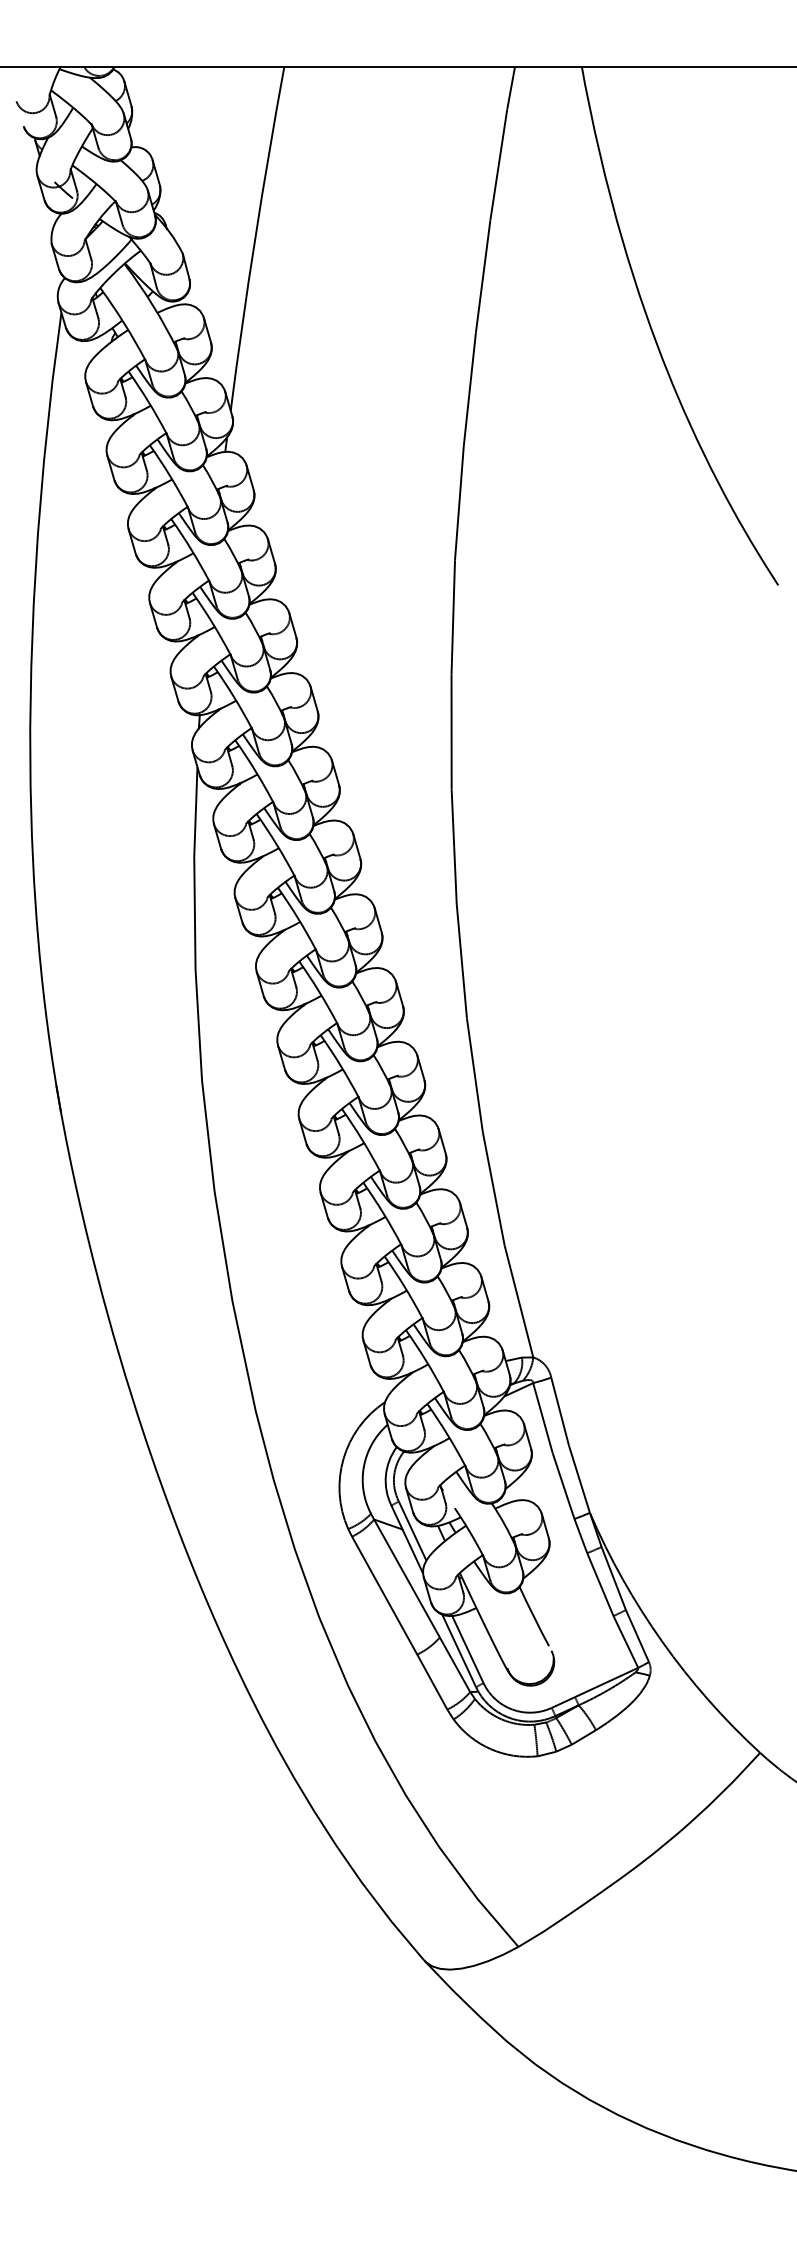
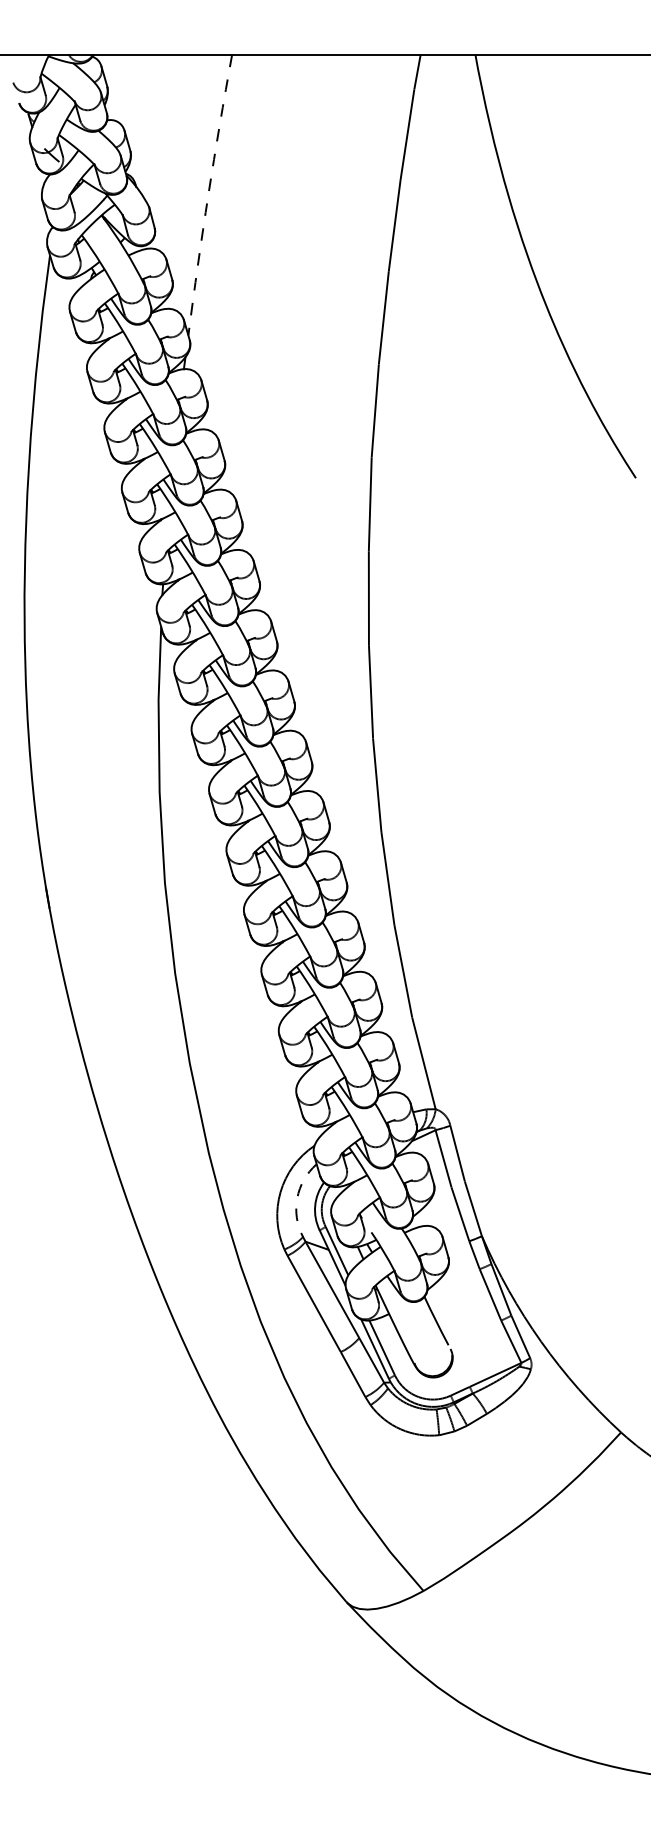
arc: (255, 238) -> (208, 194), solid -> dashed
arc: (363, 1466) -> (296, 1198), solid -> dashed

